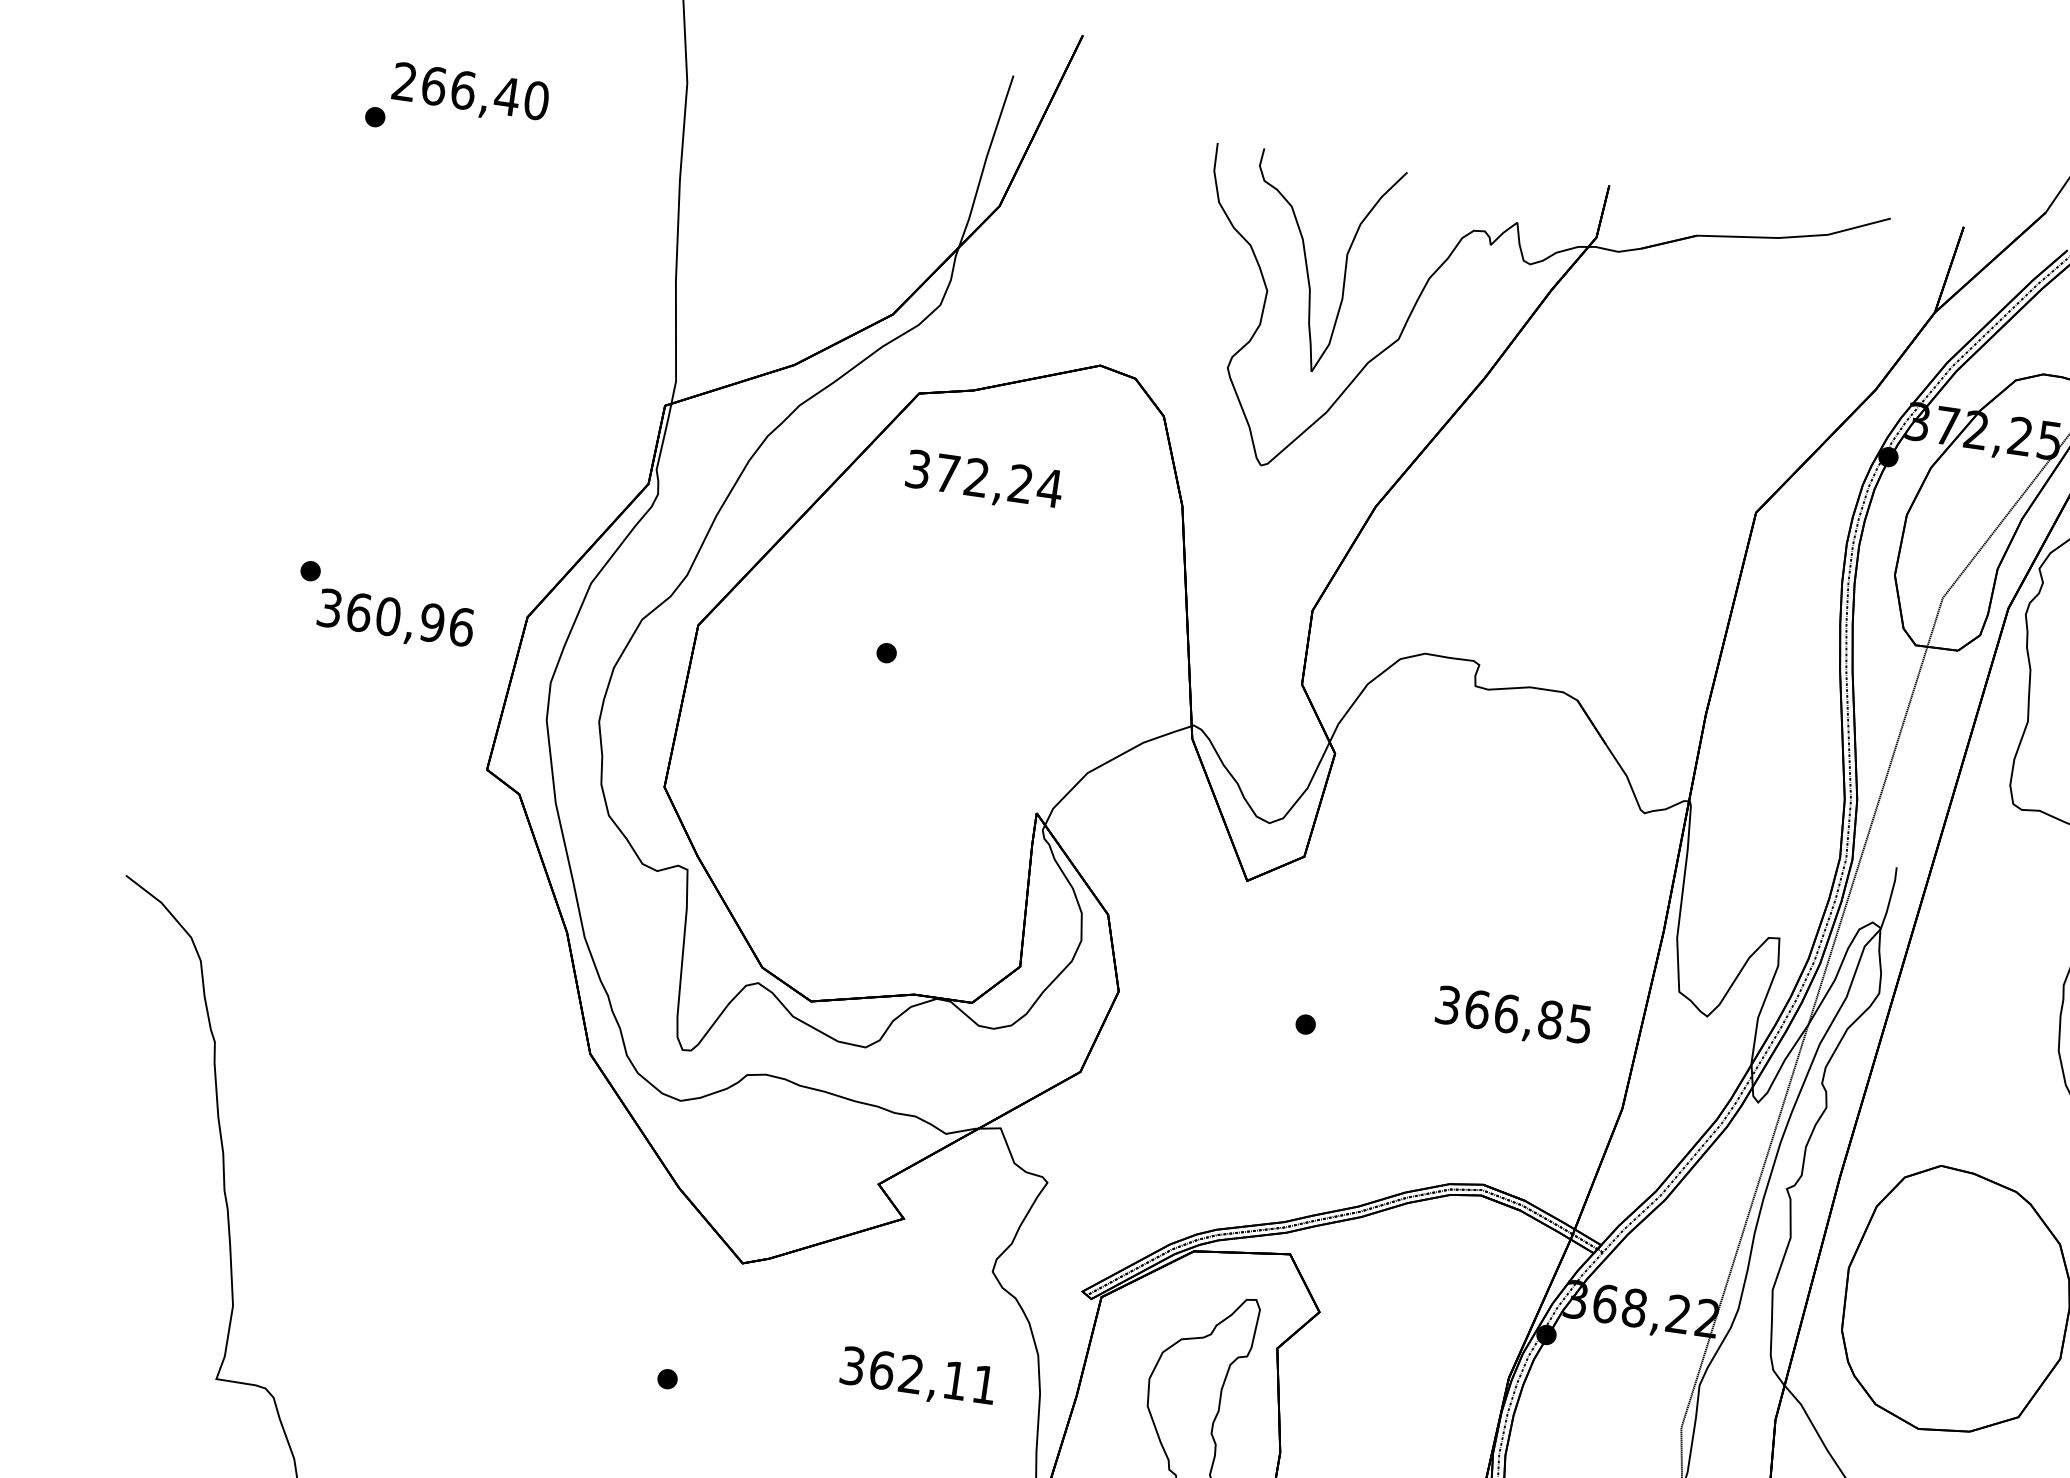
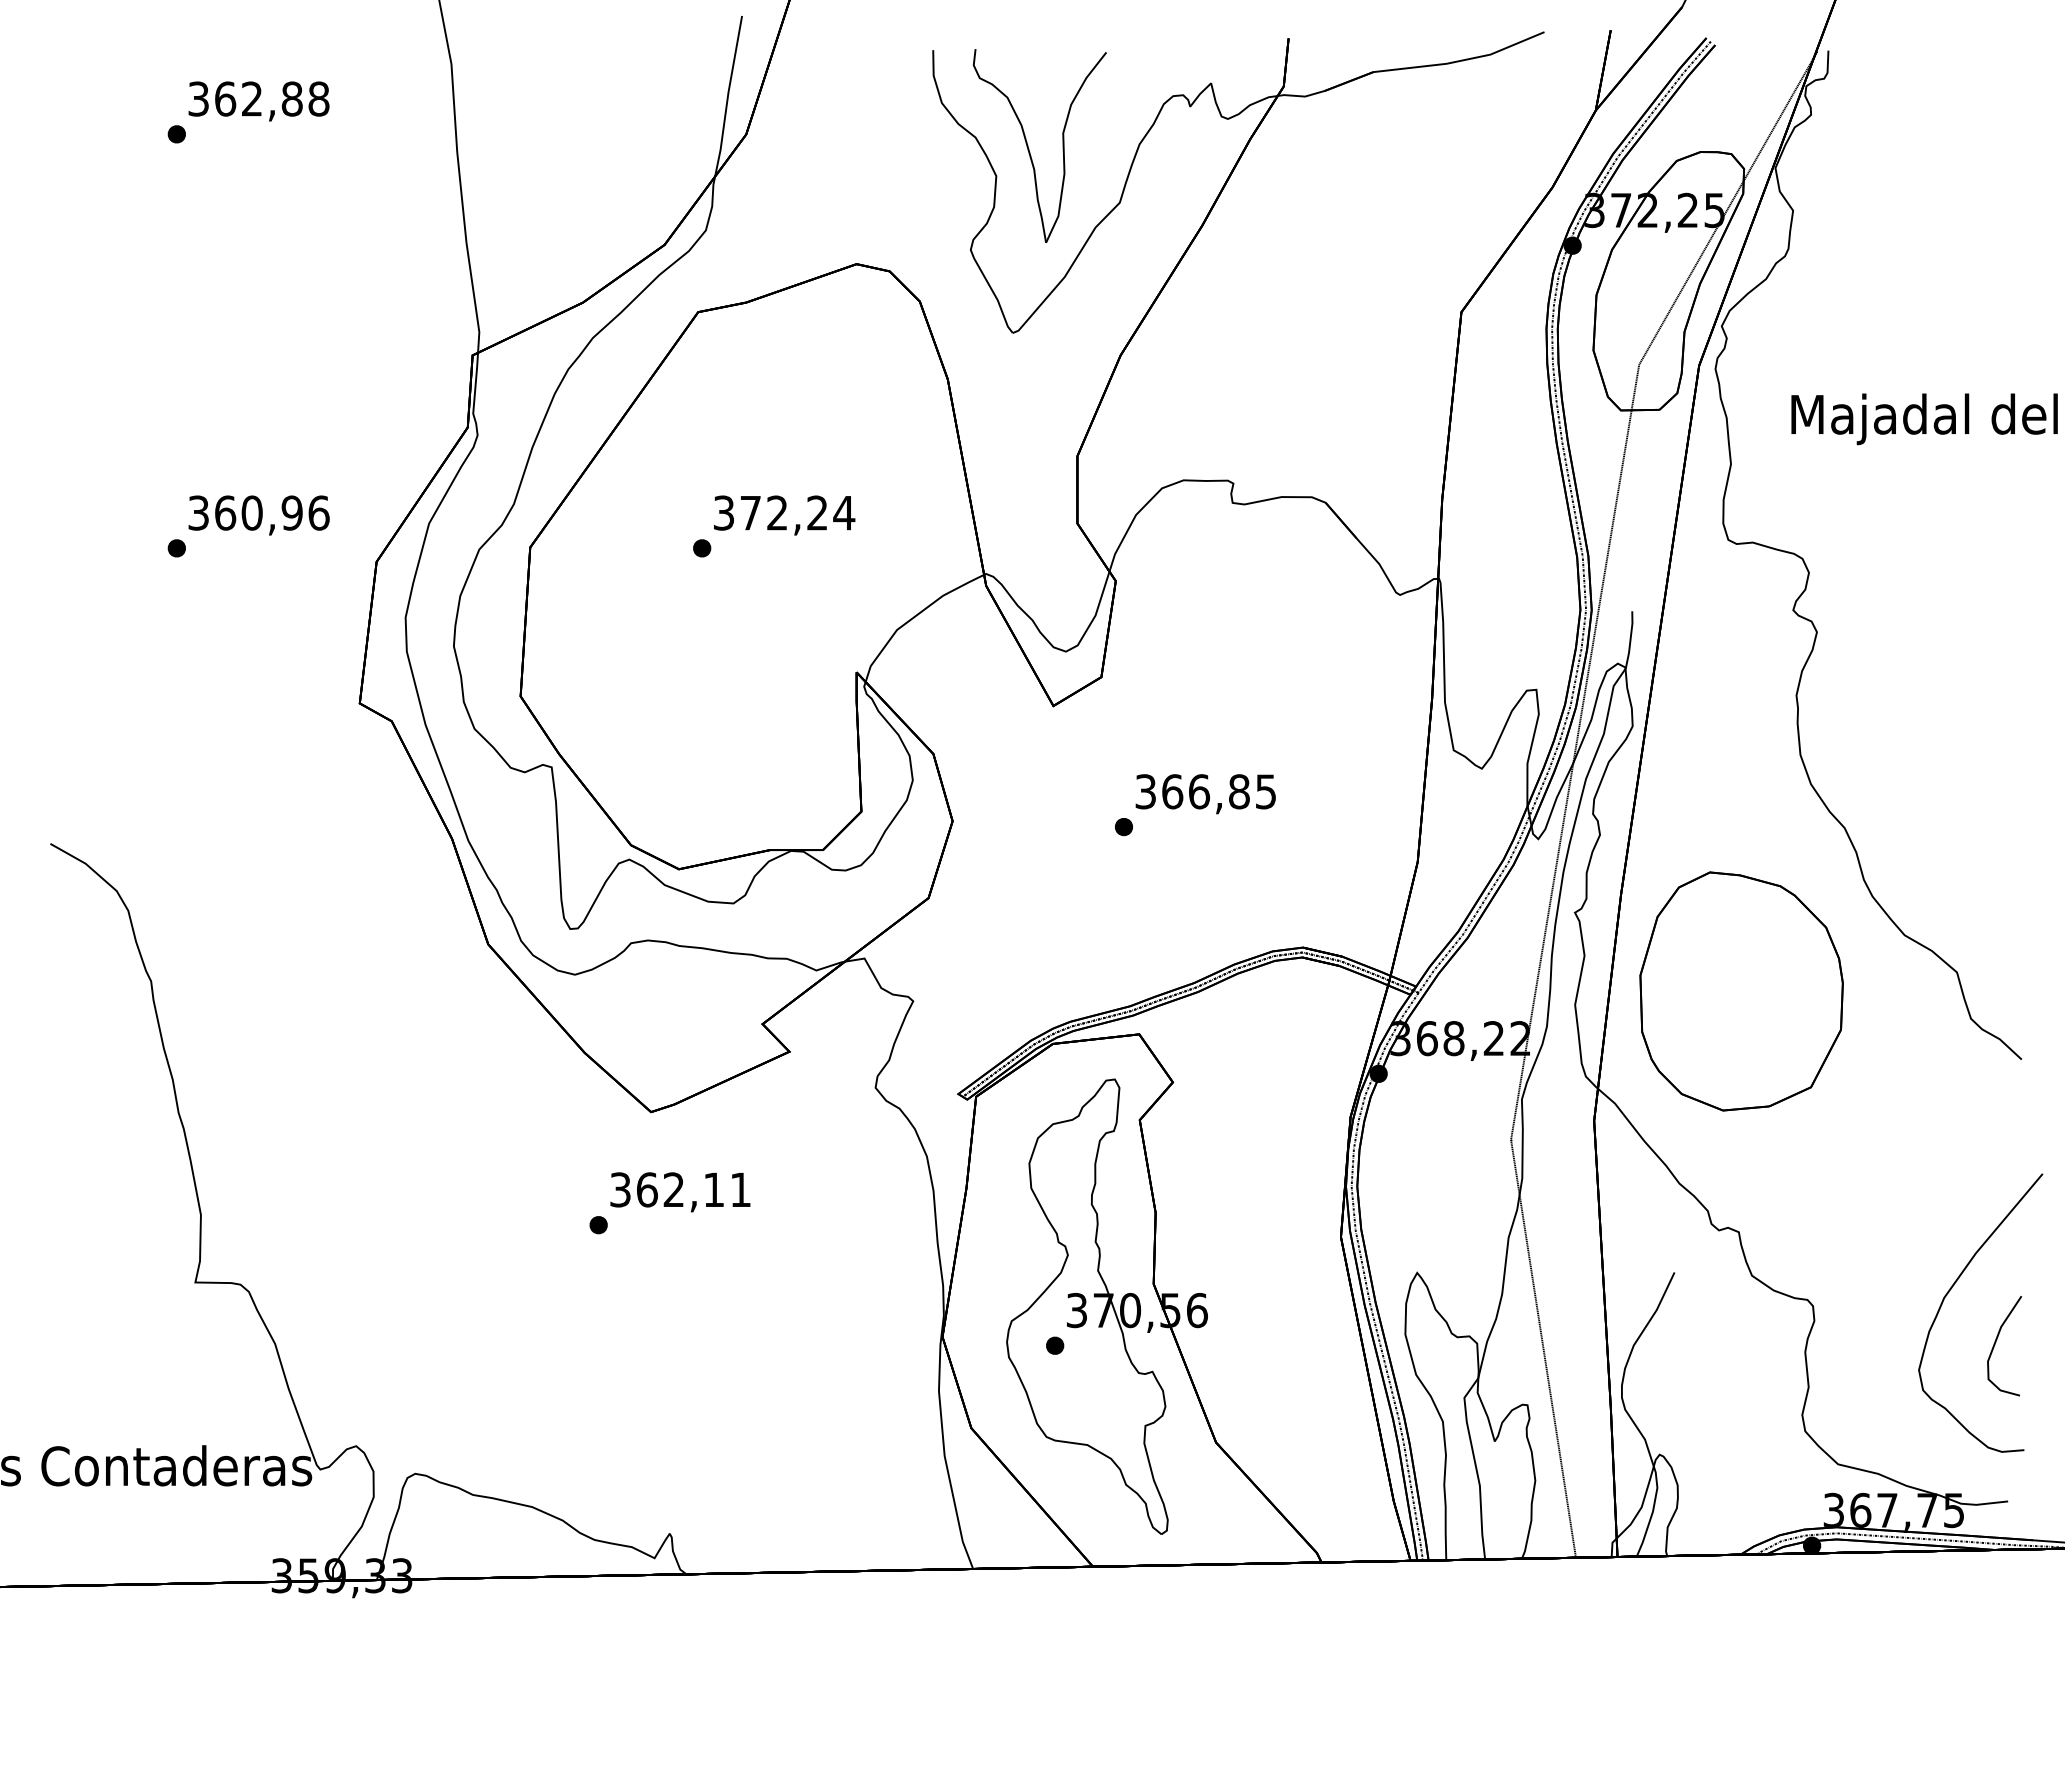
text: (470, 90) -> (258, 98), 266,40 -> 362,88
text: (984, 481) -> (784, 515), moved
text: (394, 620) -> (258, 515), moved
text: (1513, 1017) -> (1205, 794), moved
text: (918, 1378) -> (680, 1192), moved

